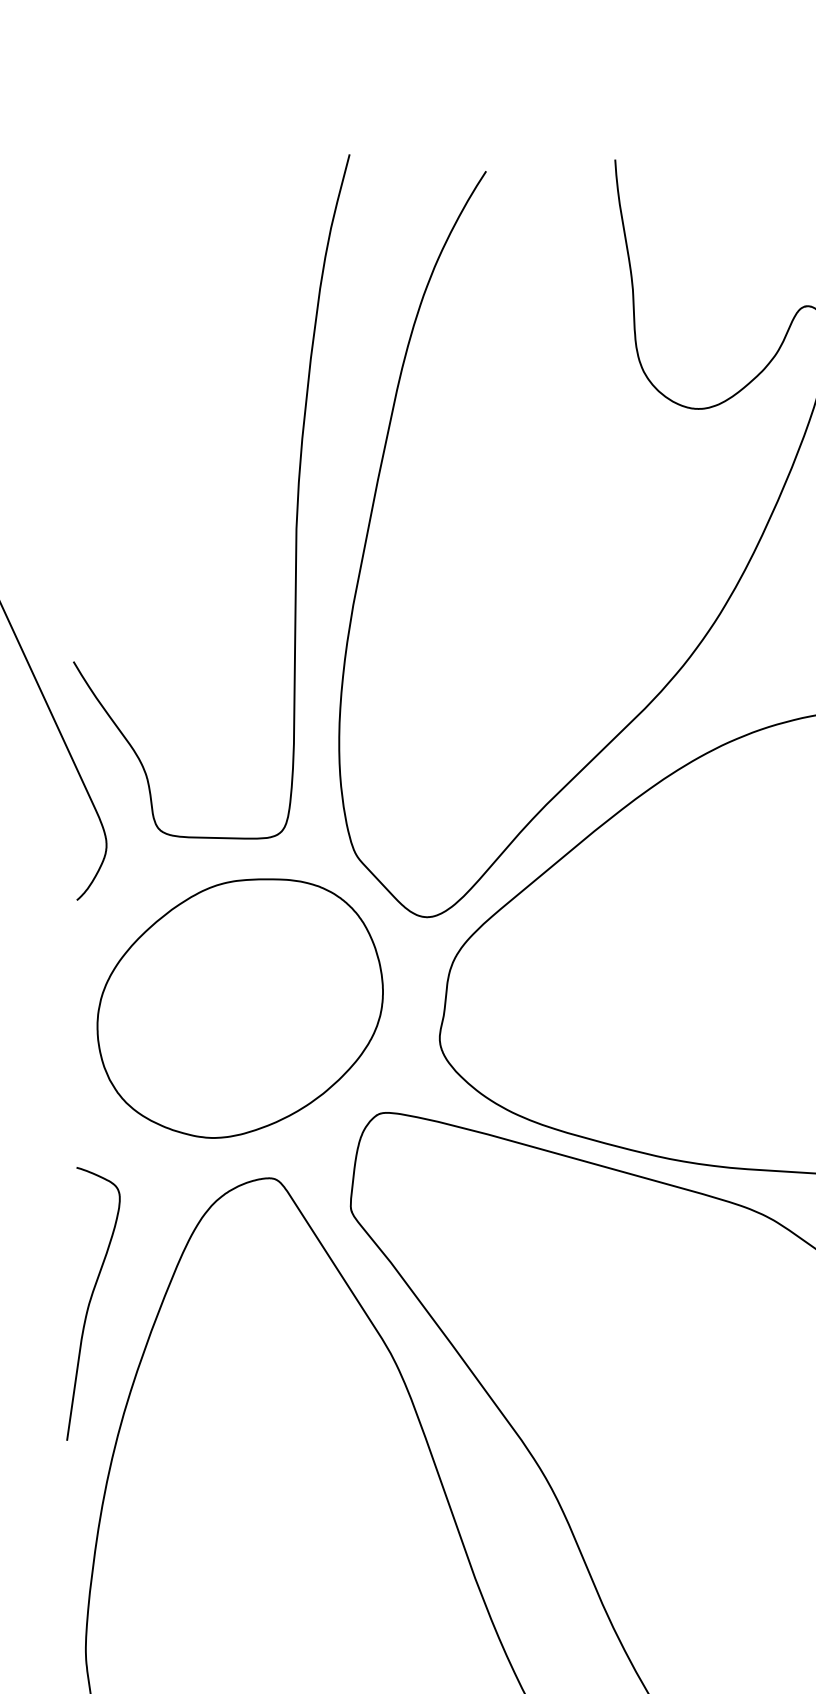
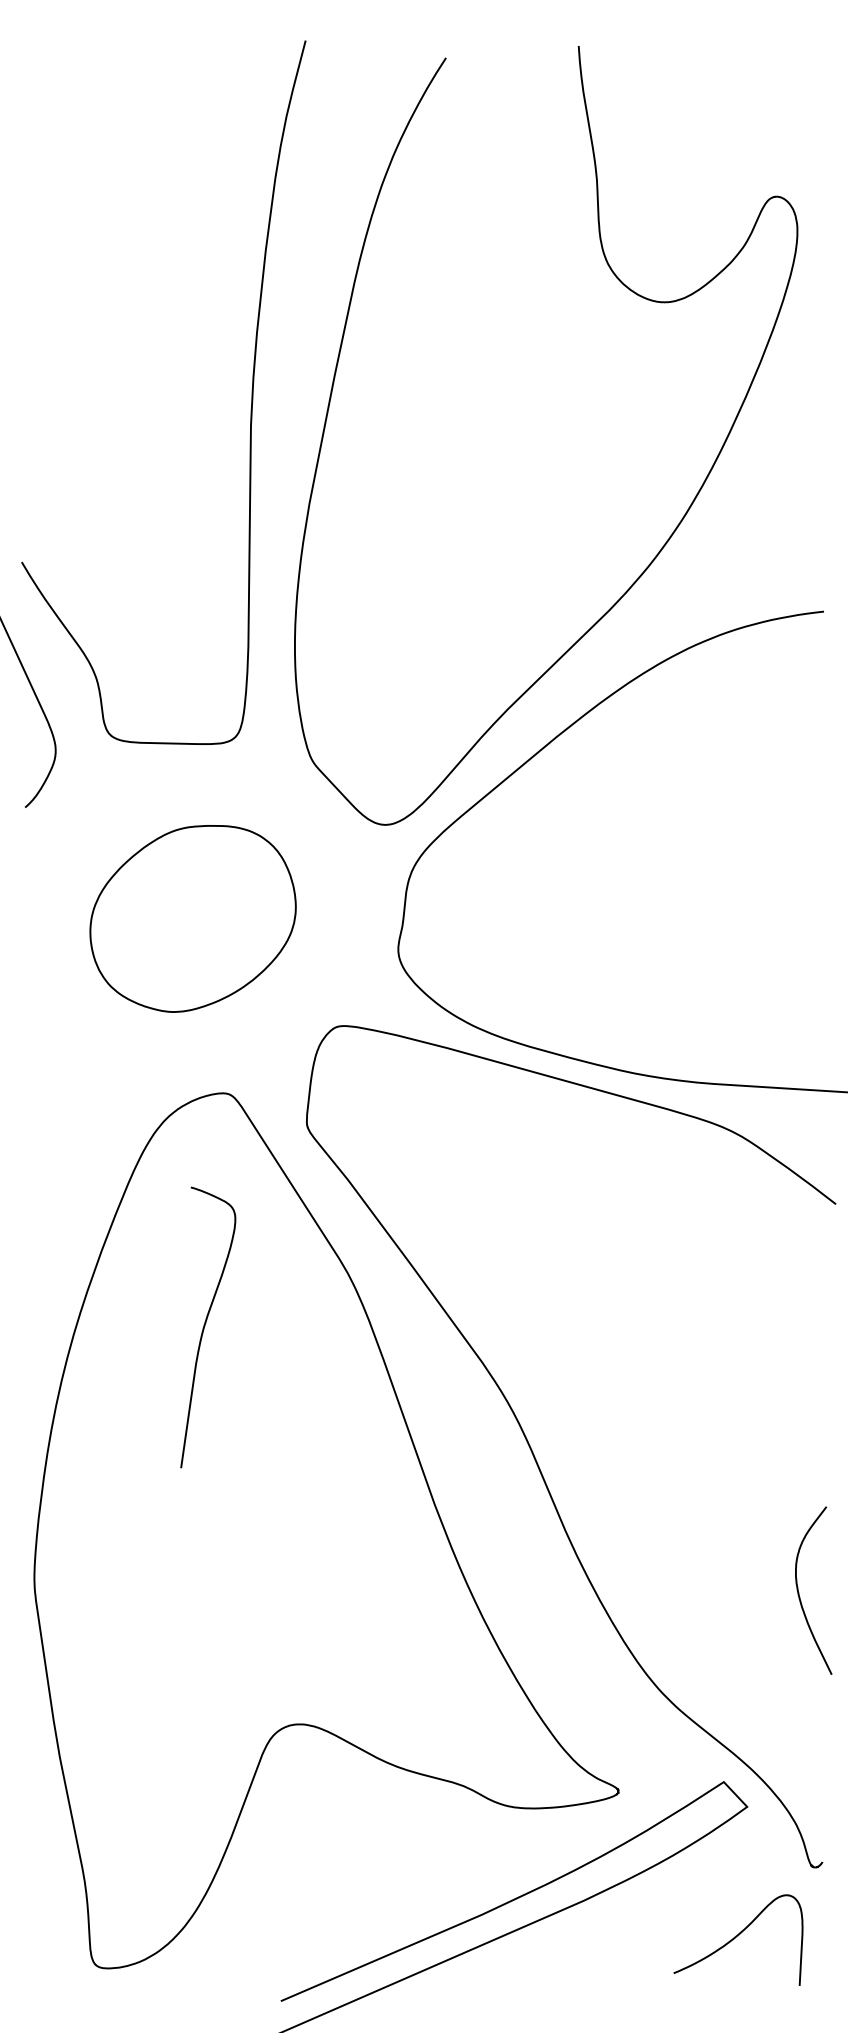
part: (239, 1008) -> (192, 918), size x0.7
curve: (90, 1302) -> (205, 1326), moved

